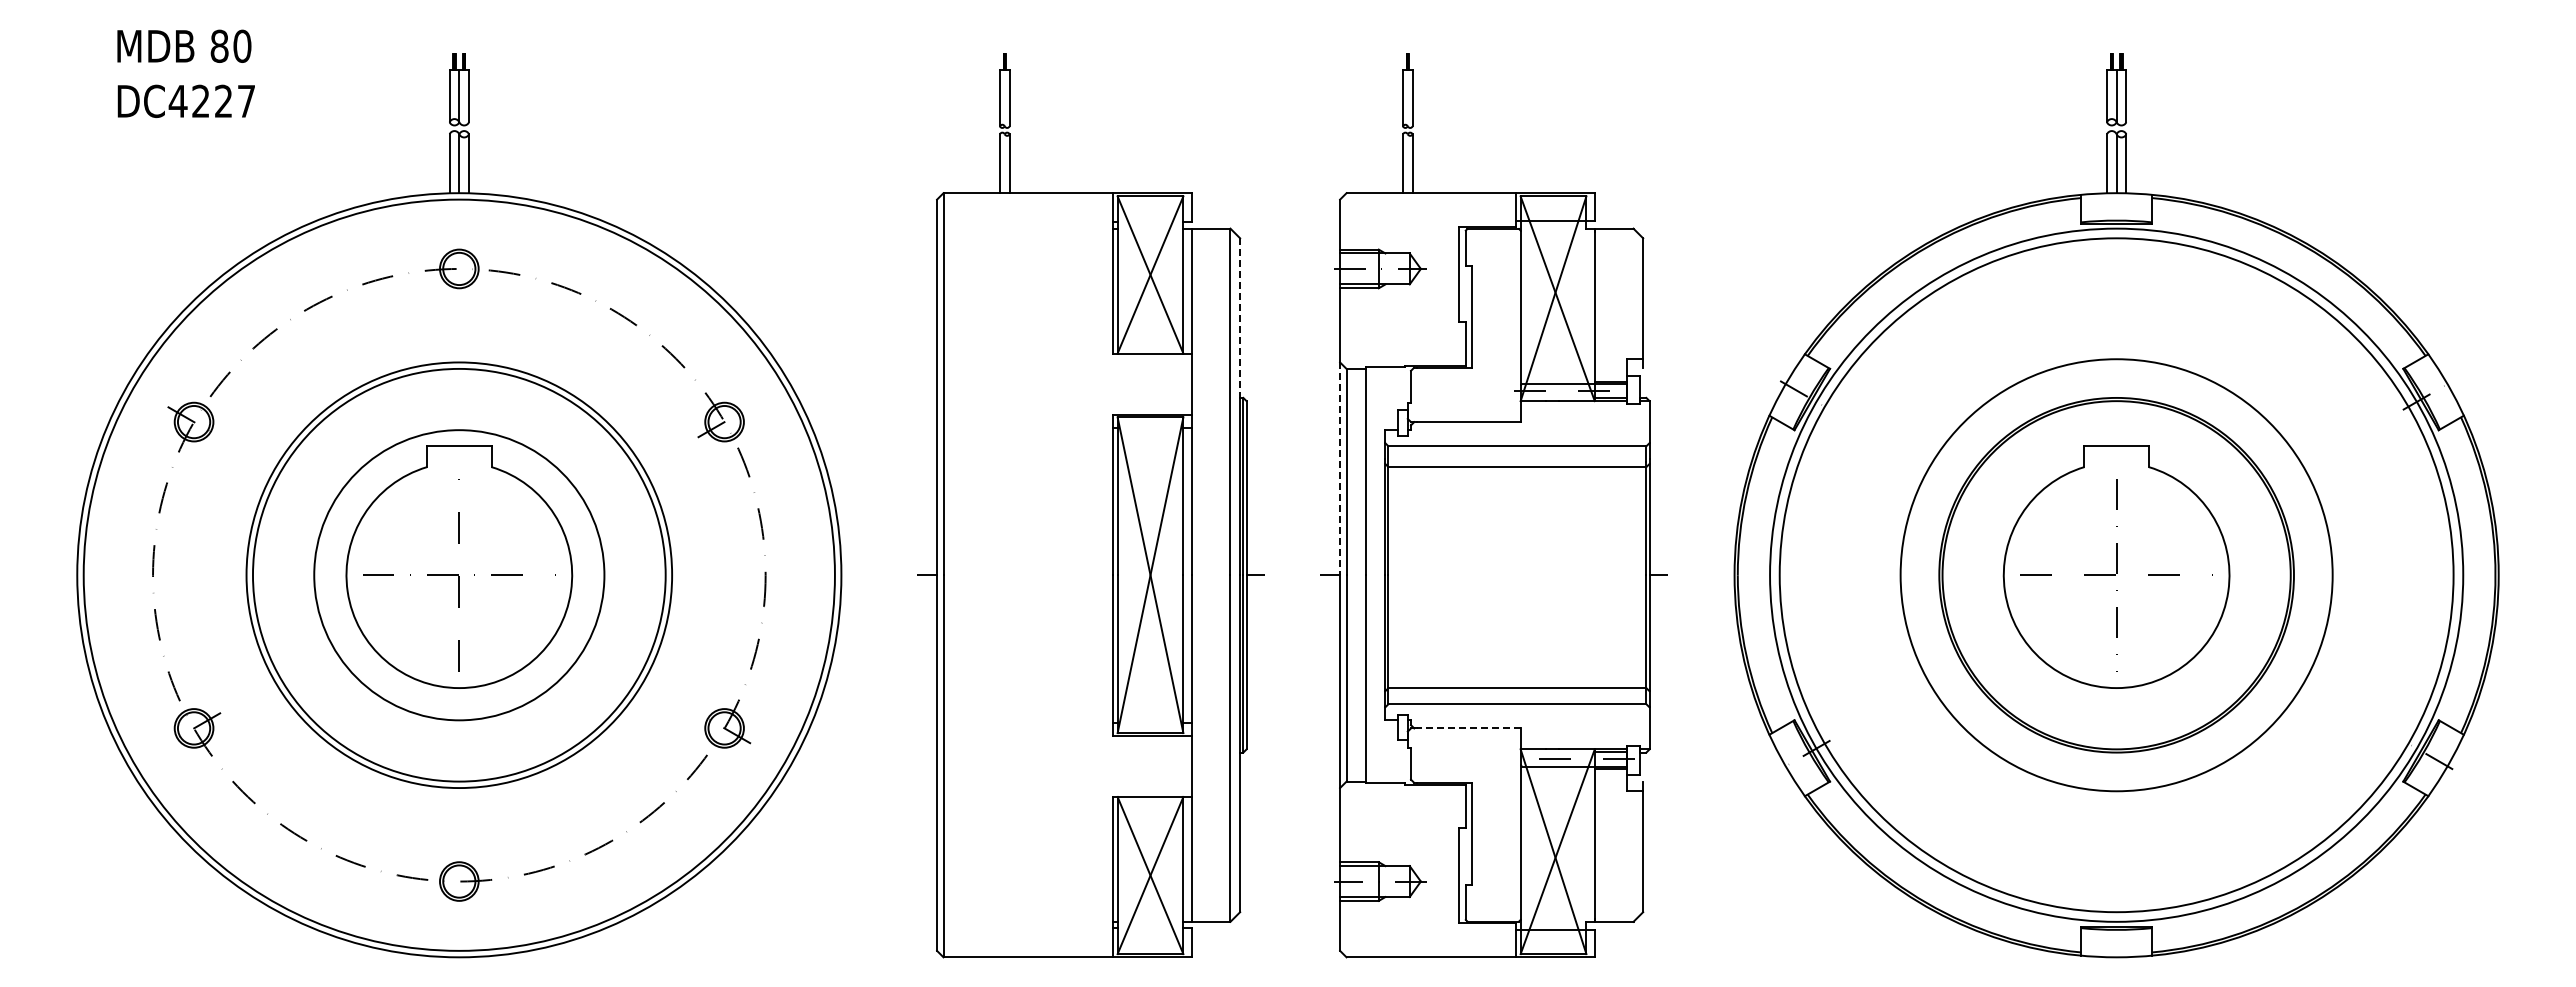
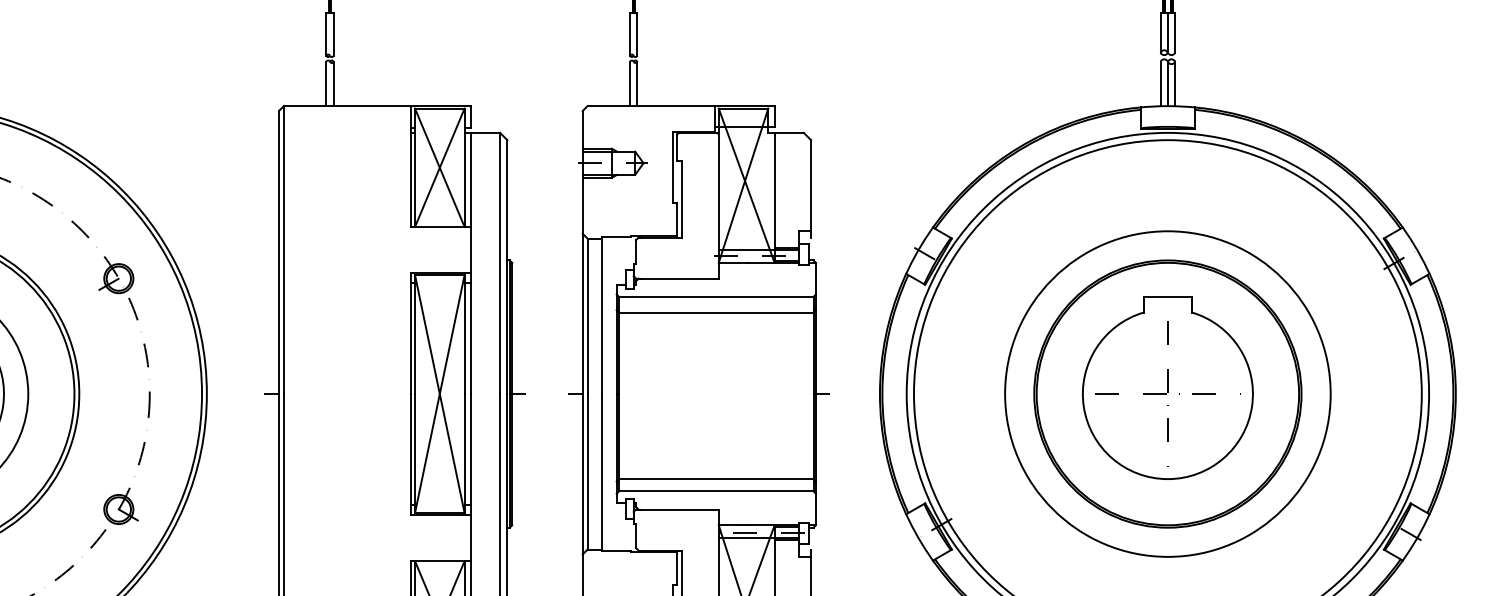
line: (1240, 318) -> (507, 200), dashed -> solid
line: (1340, 469) -> (582, 314), dashed -> solid
line: (1469, 728) -> (680, 509), dashed -> solid

